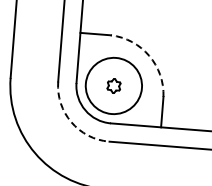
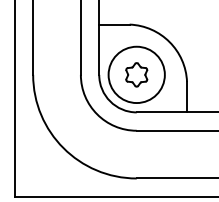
arc: (149, 56) -> (169, 42), dashed -> solid
part: (113, 85) -> (136, 74), size x1.67
arc: (71, 122) -> (97, 114), dashed -> solid

